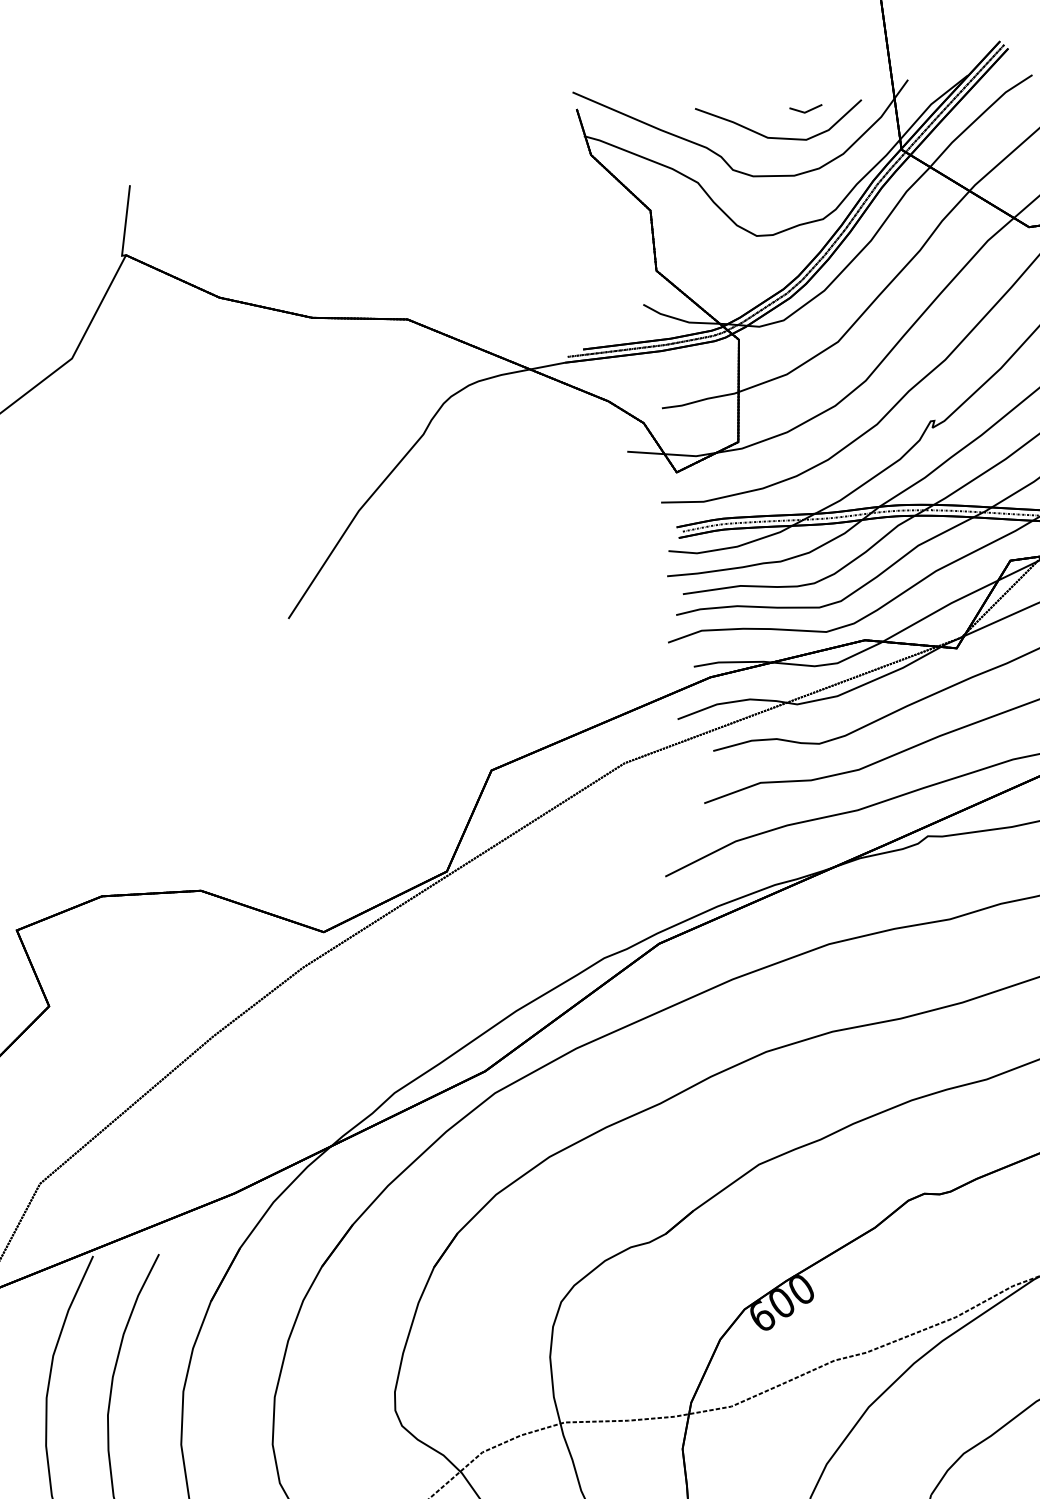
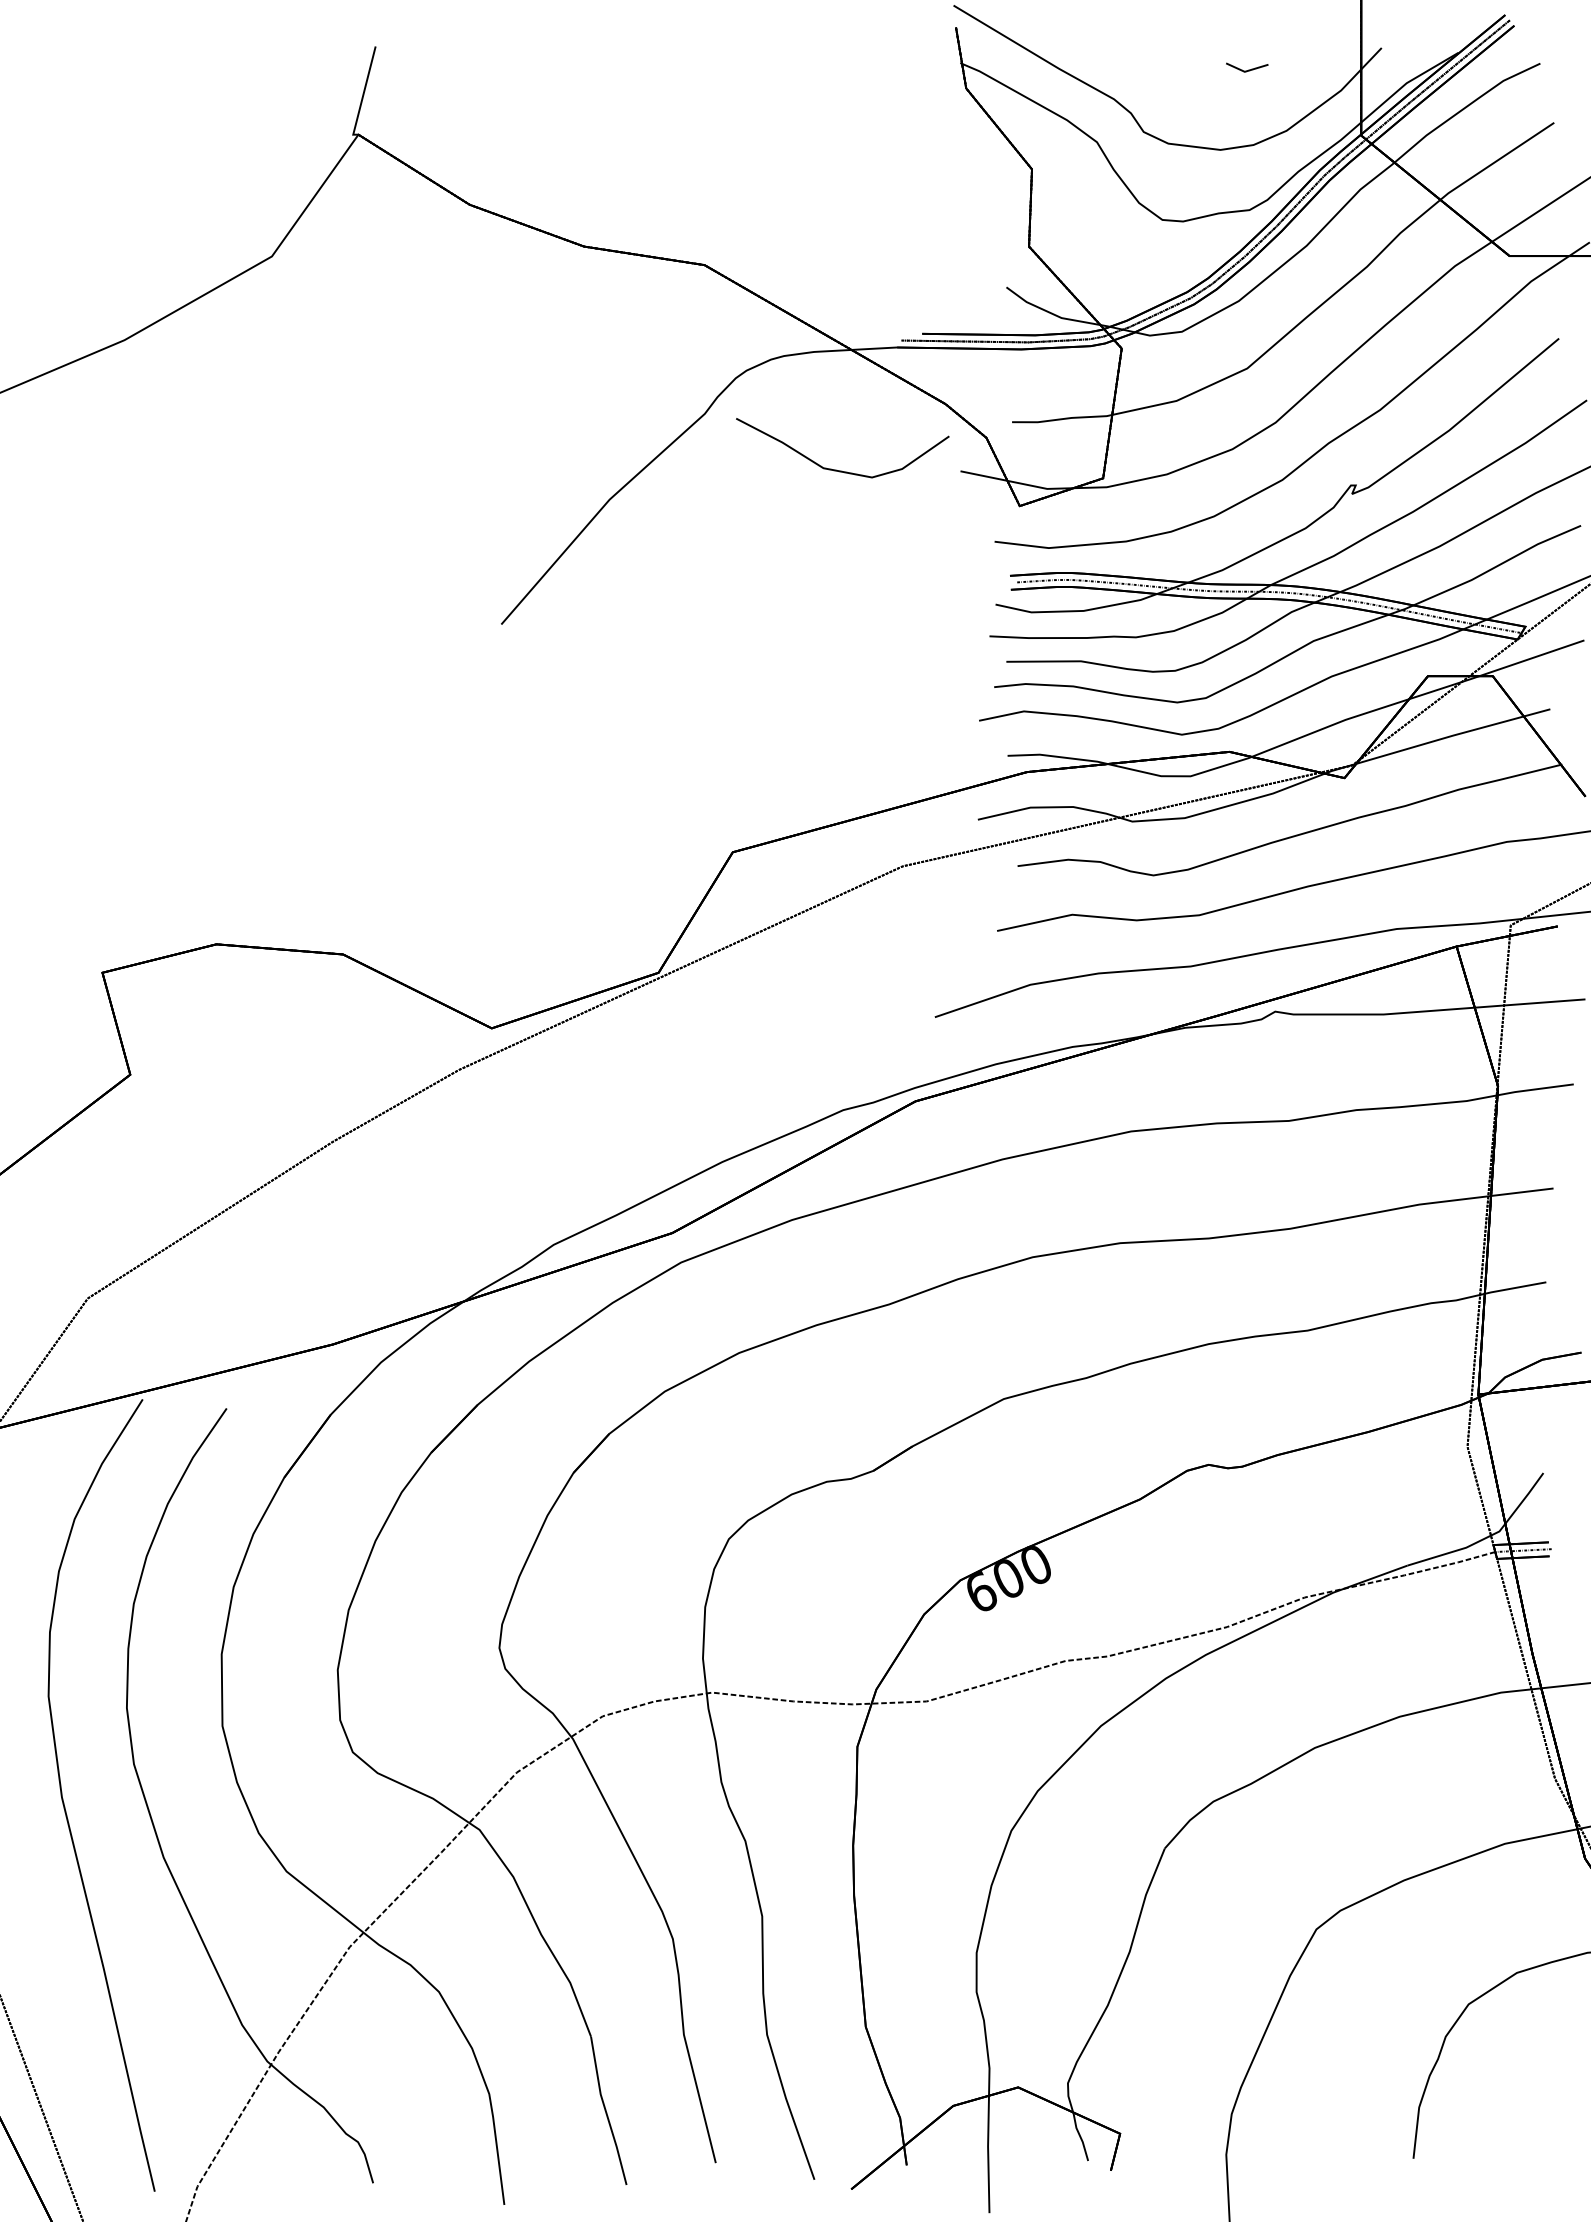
part: (777, 137) -> (836, 469), moved

